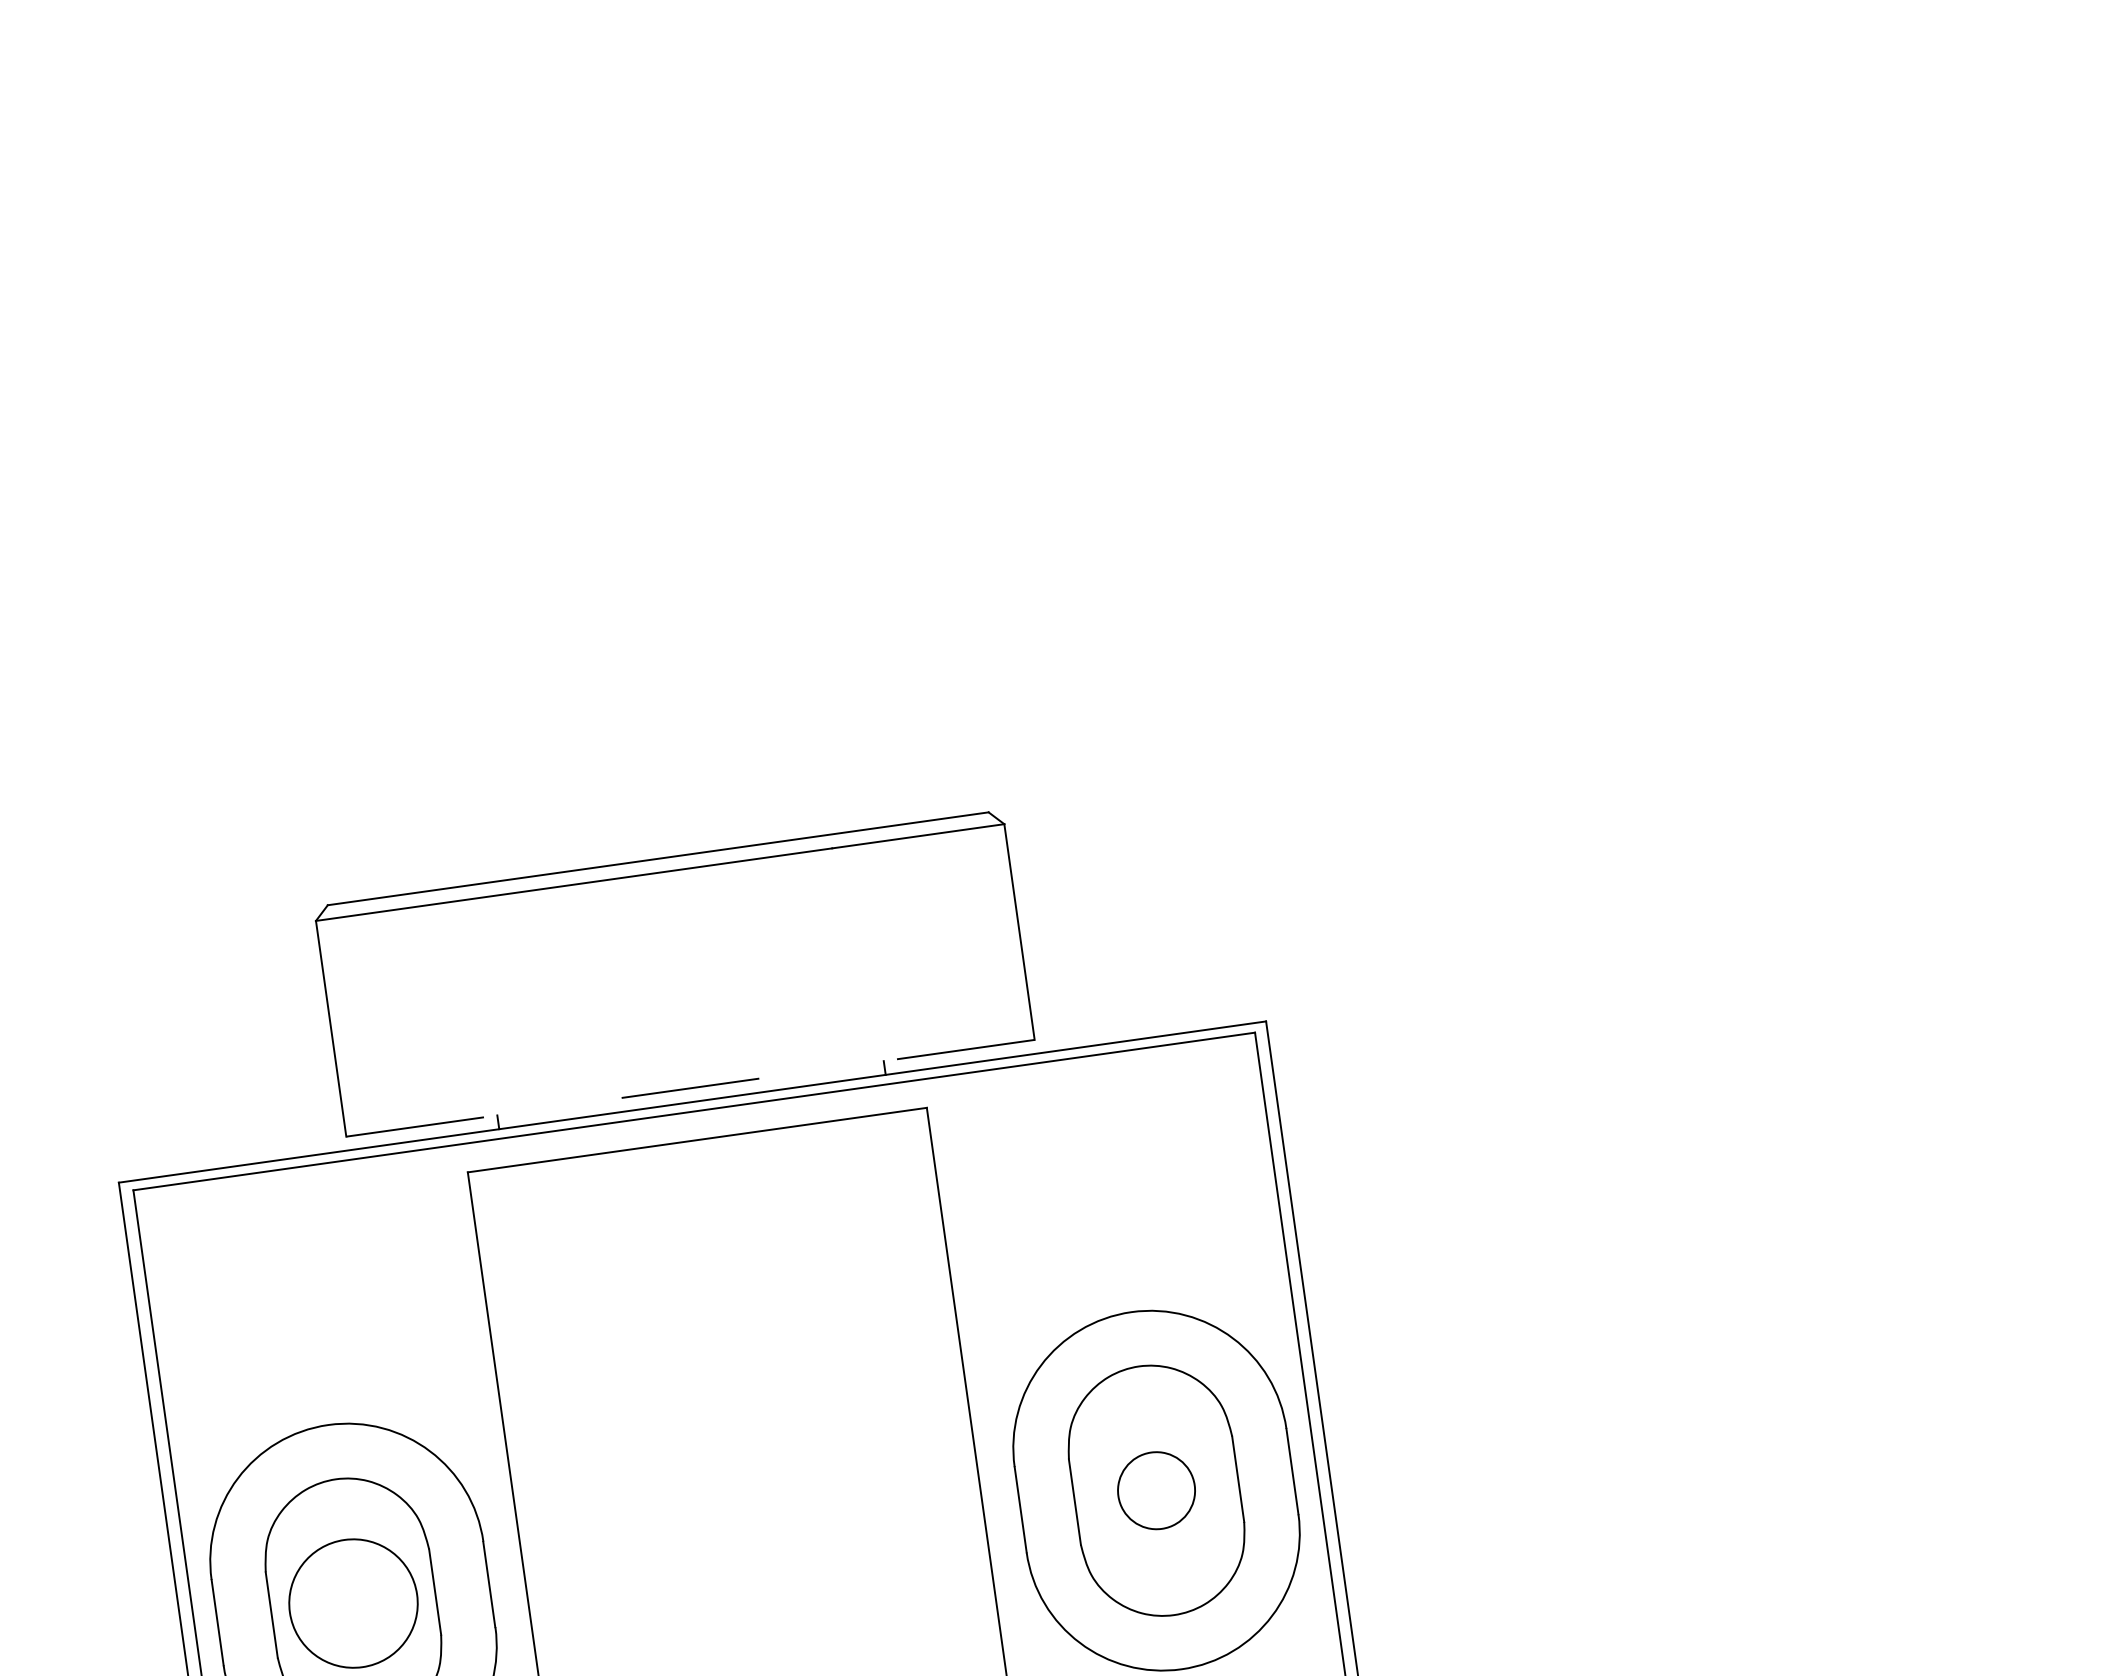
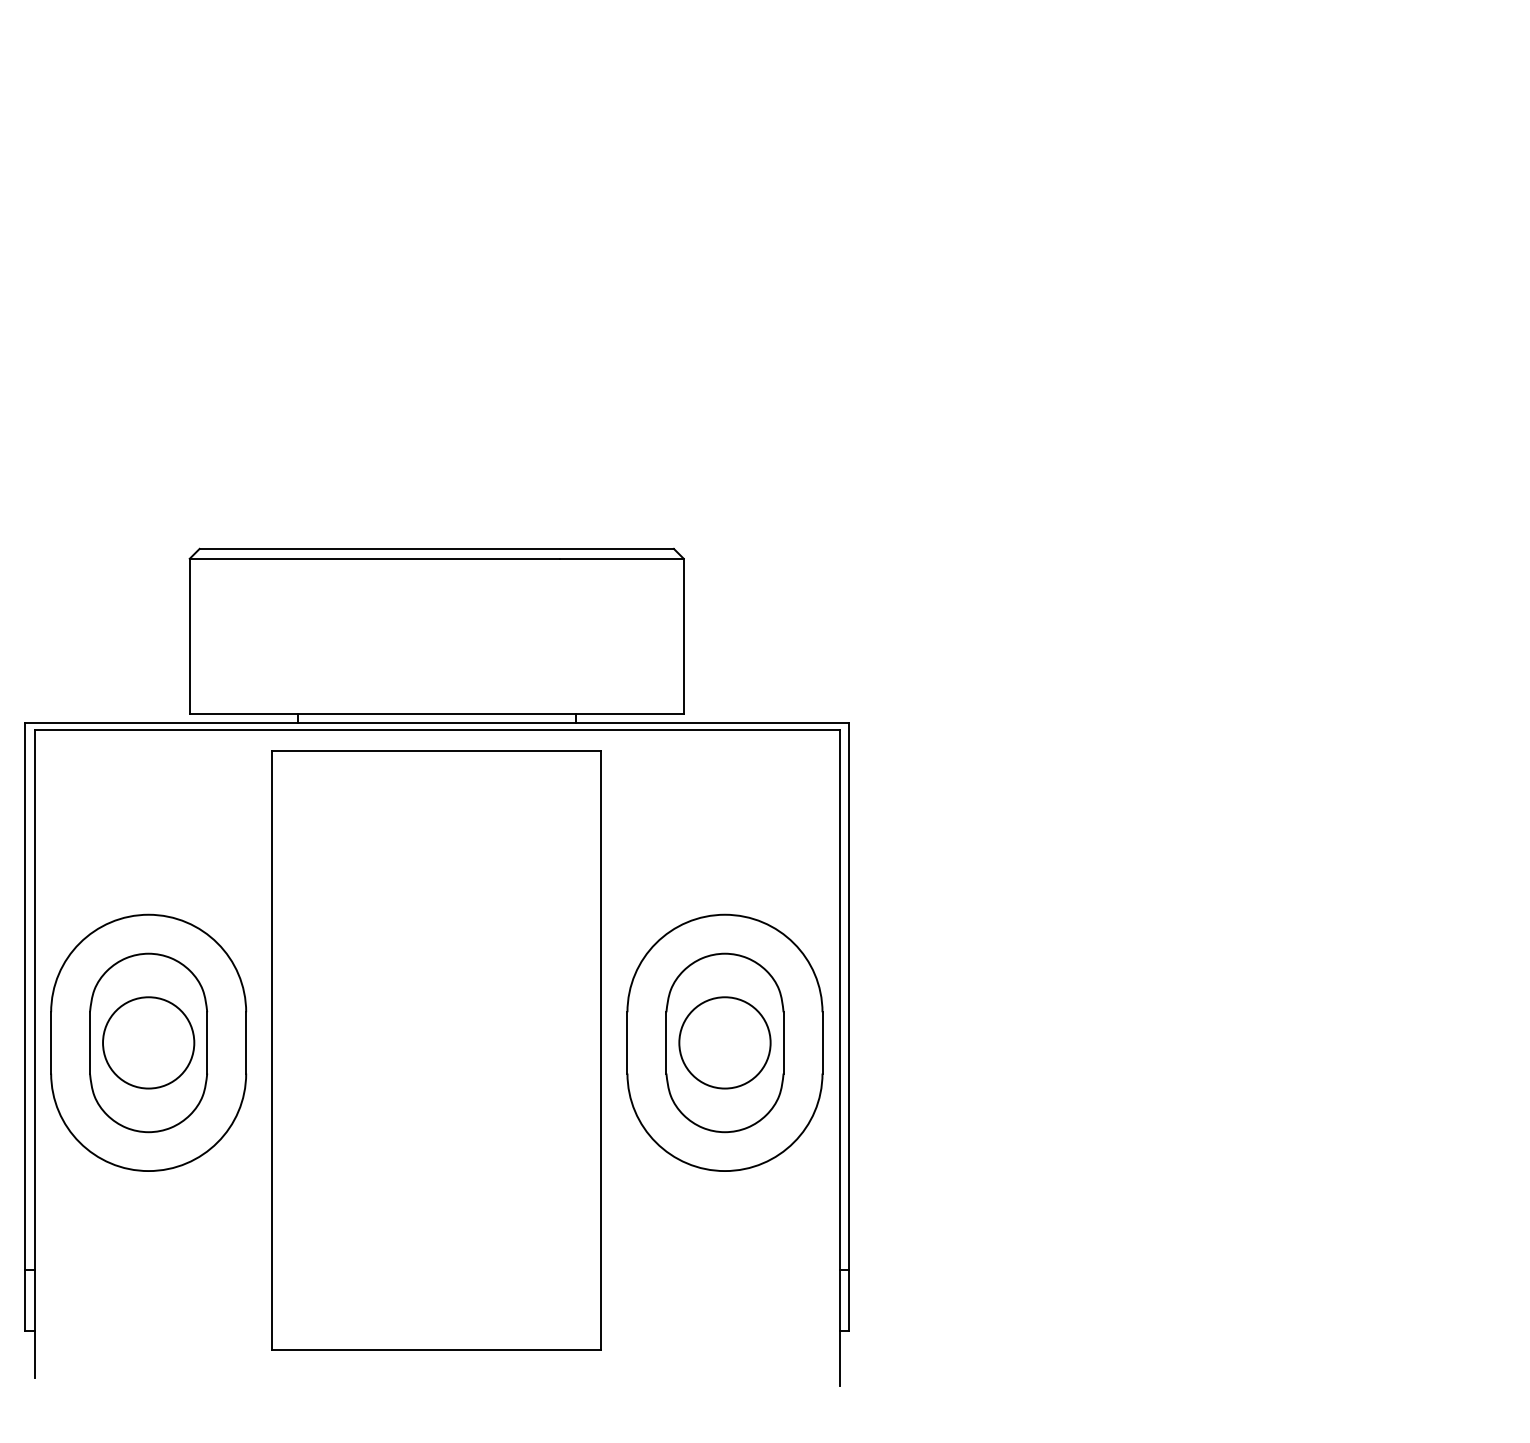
line: (691, 1088) -> (437, 713), dashed -> solid
circle: (1155, 1490) -> (724, 1042), size x1.67

